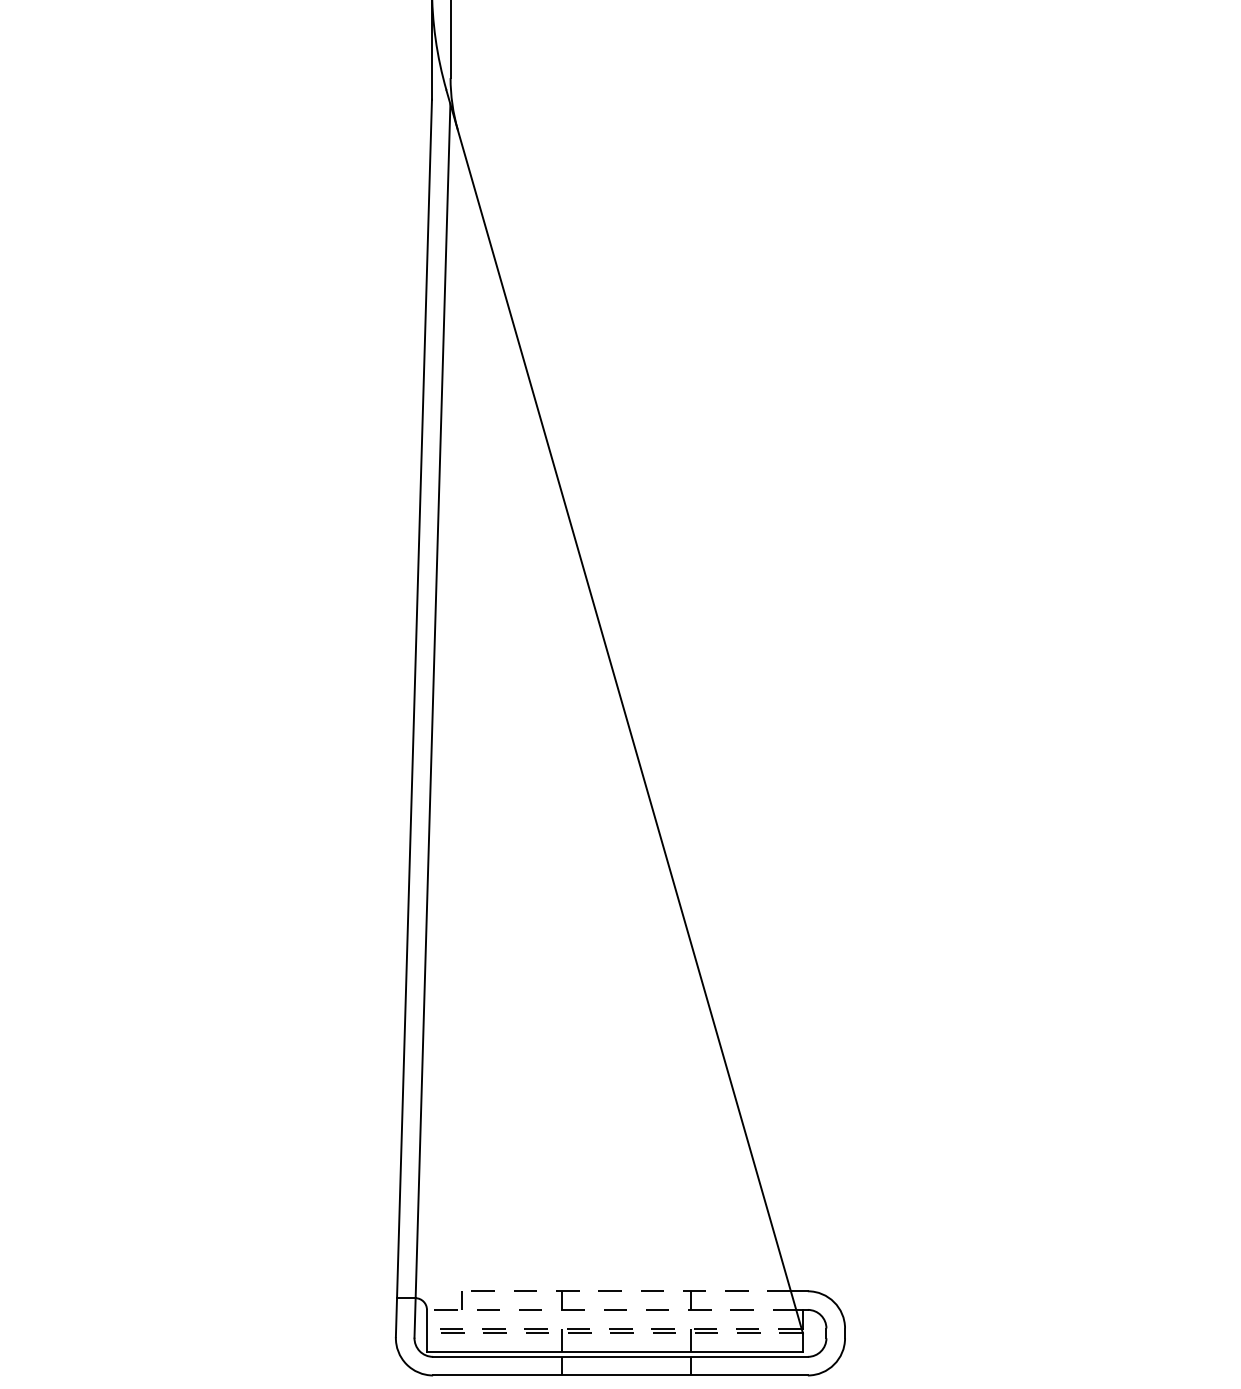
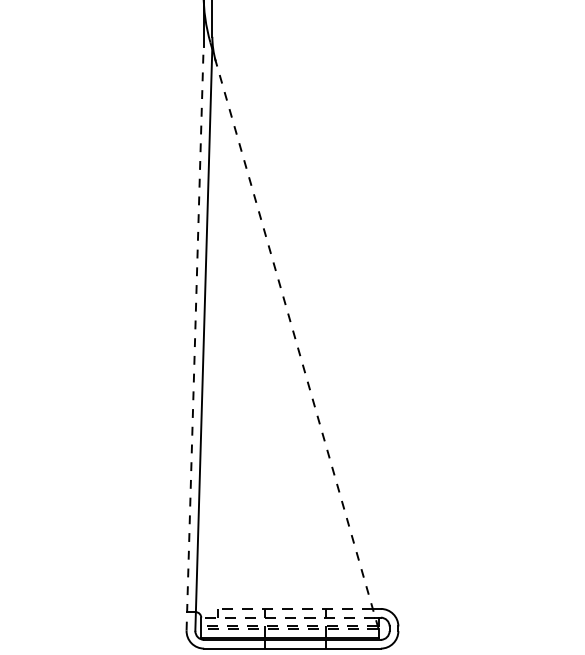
line: (624, 711) -> (294, 335), solid -> dashed
line: (414, 717) -> (195, 338), solid -> dashed

